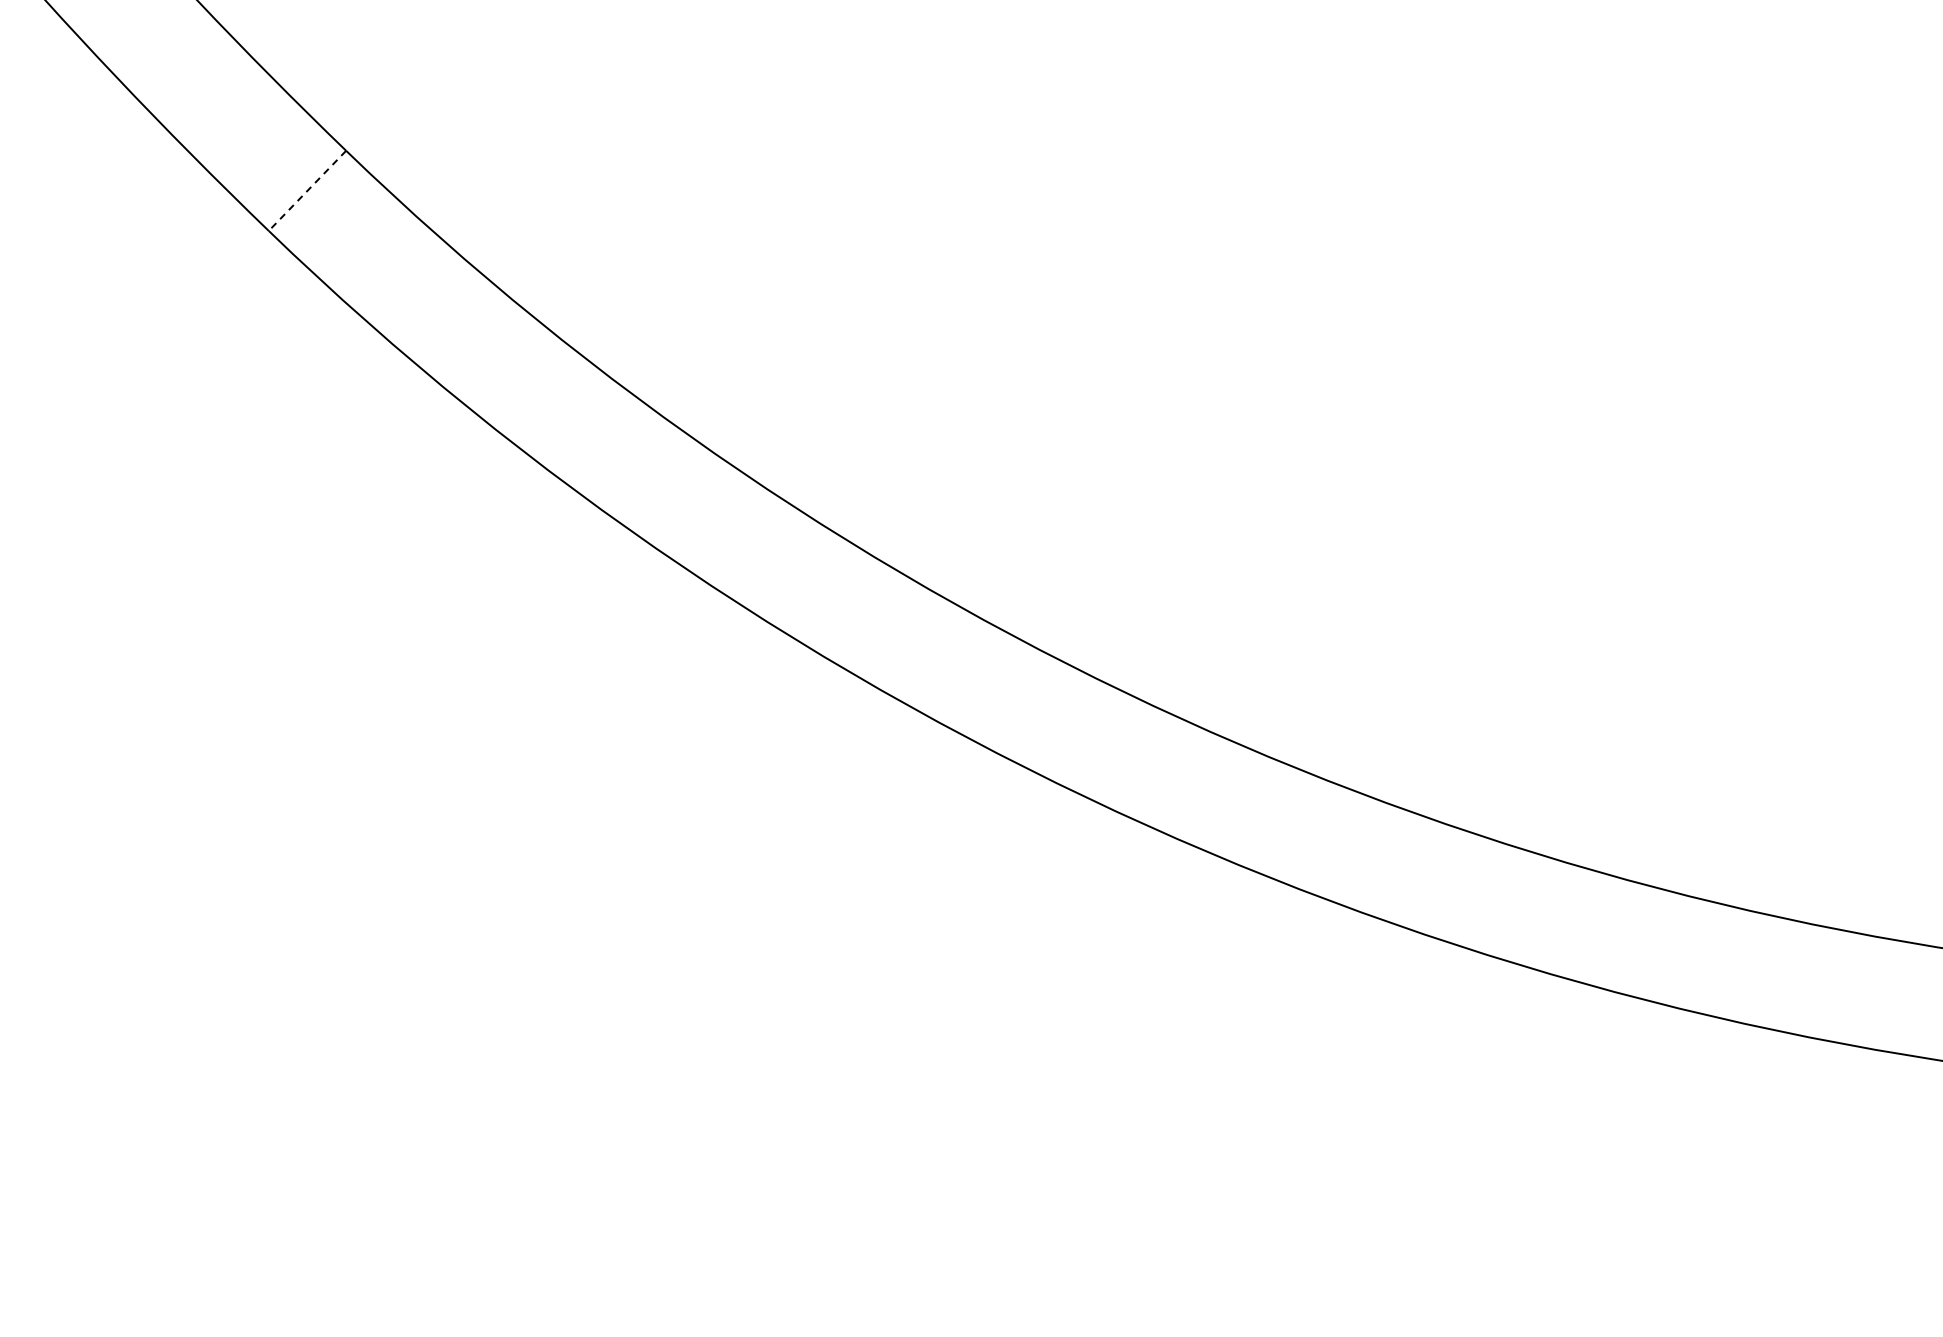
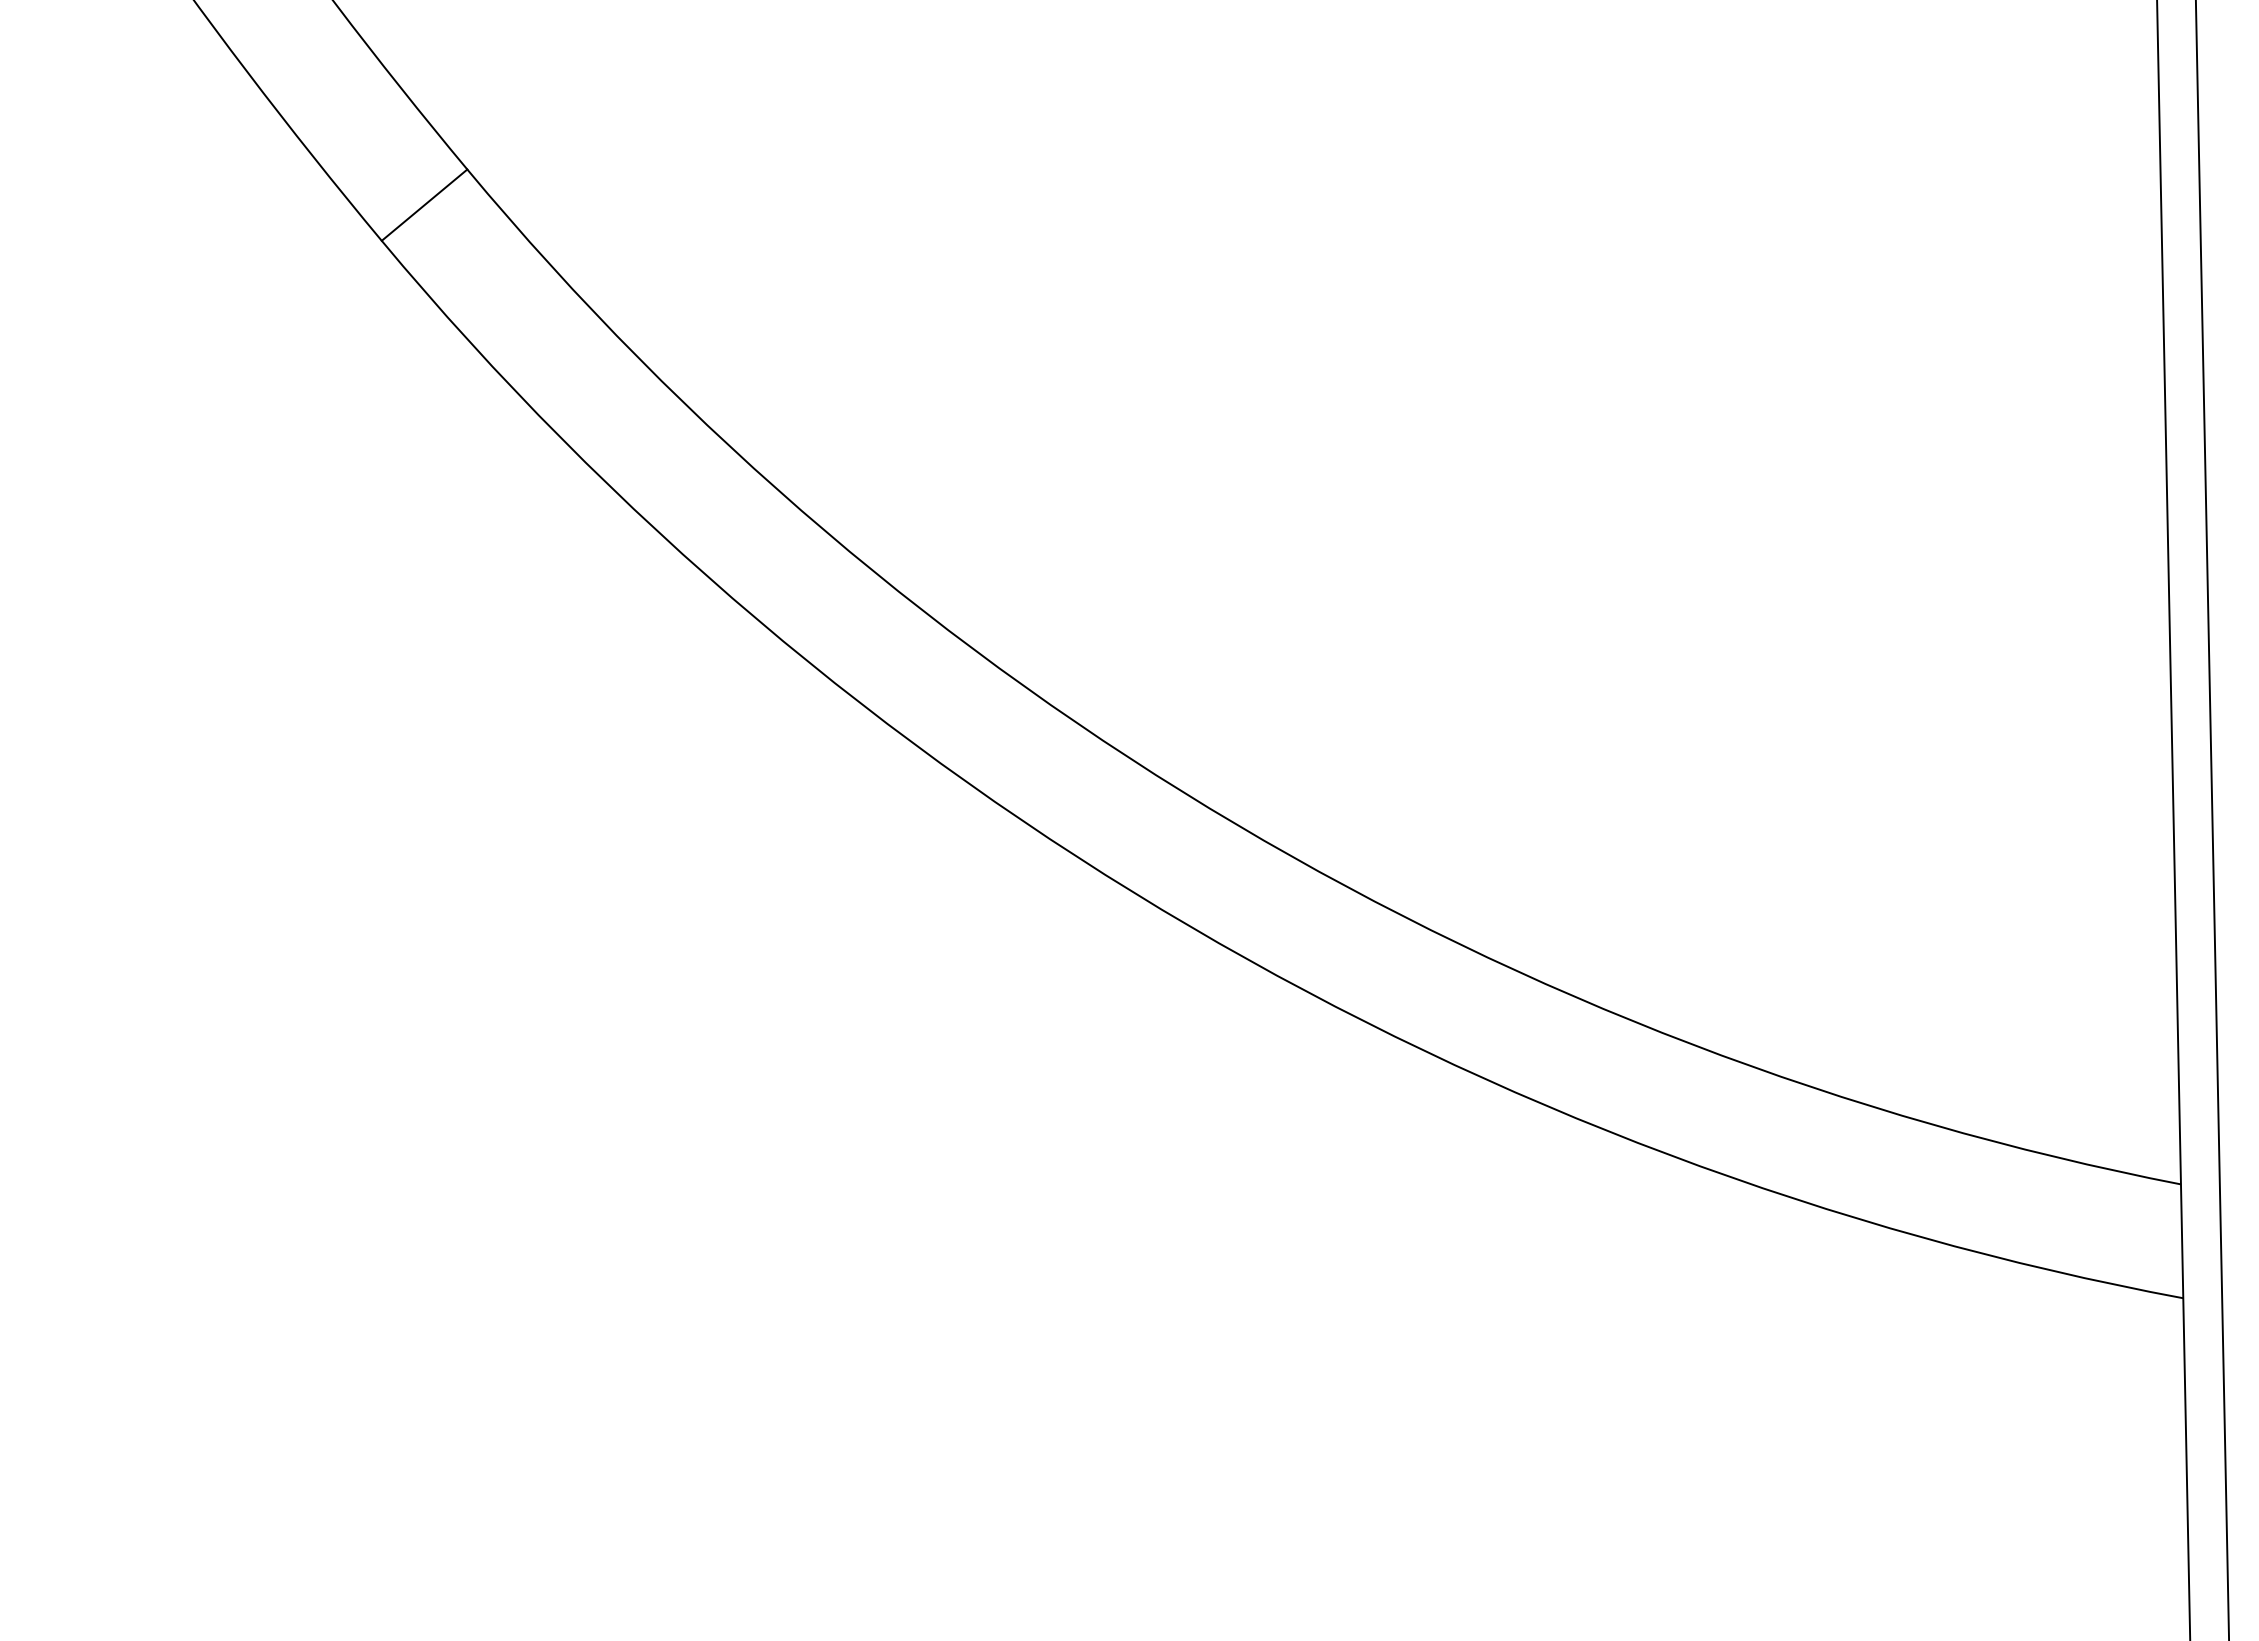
line: (307, 191) -> (424, 205), dashed -> solid

